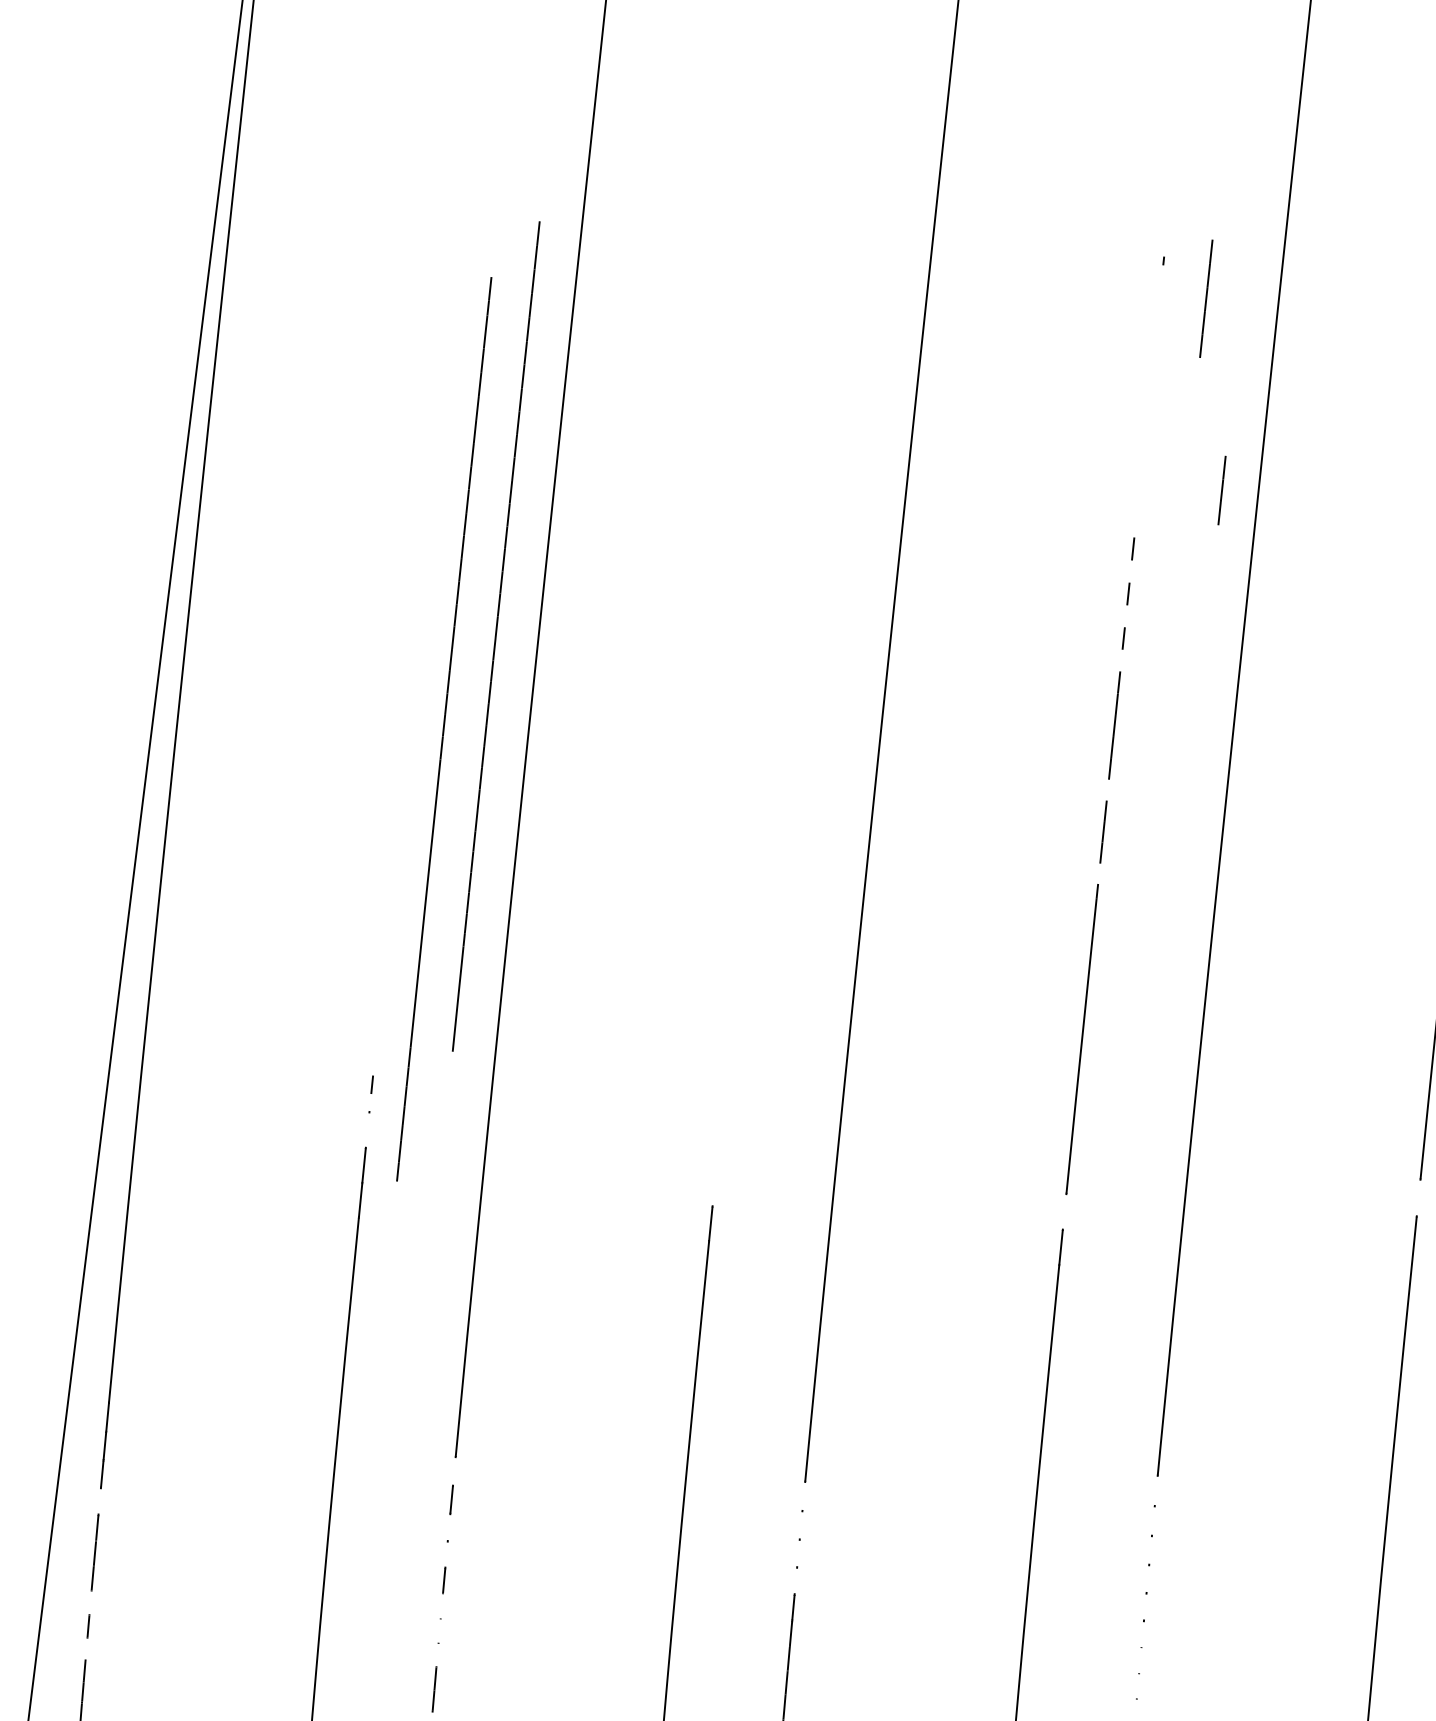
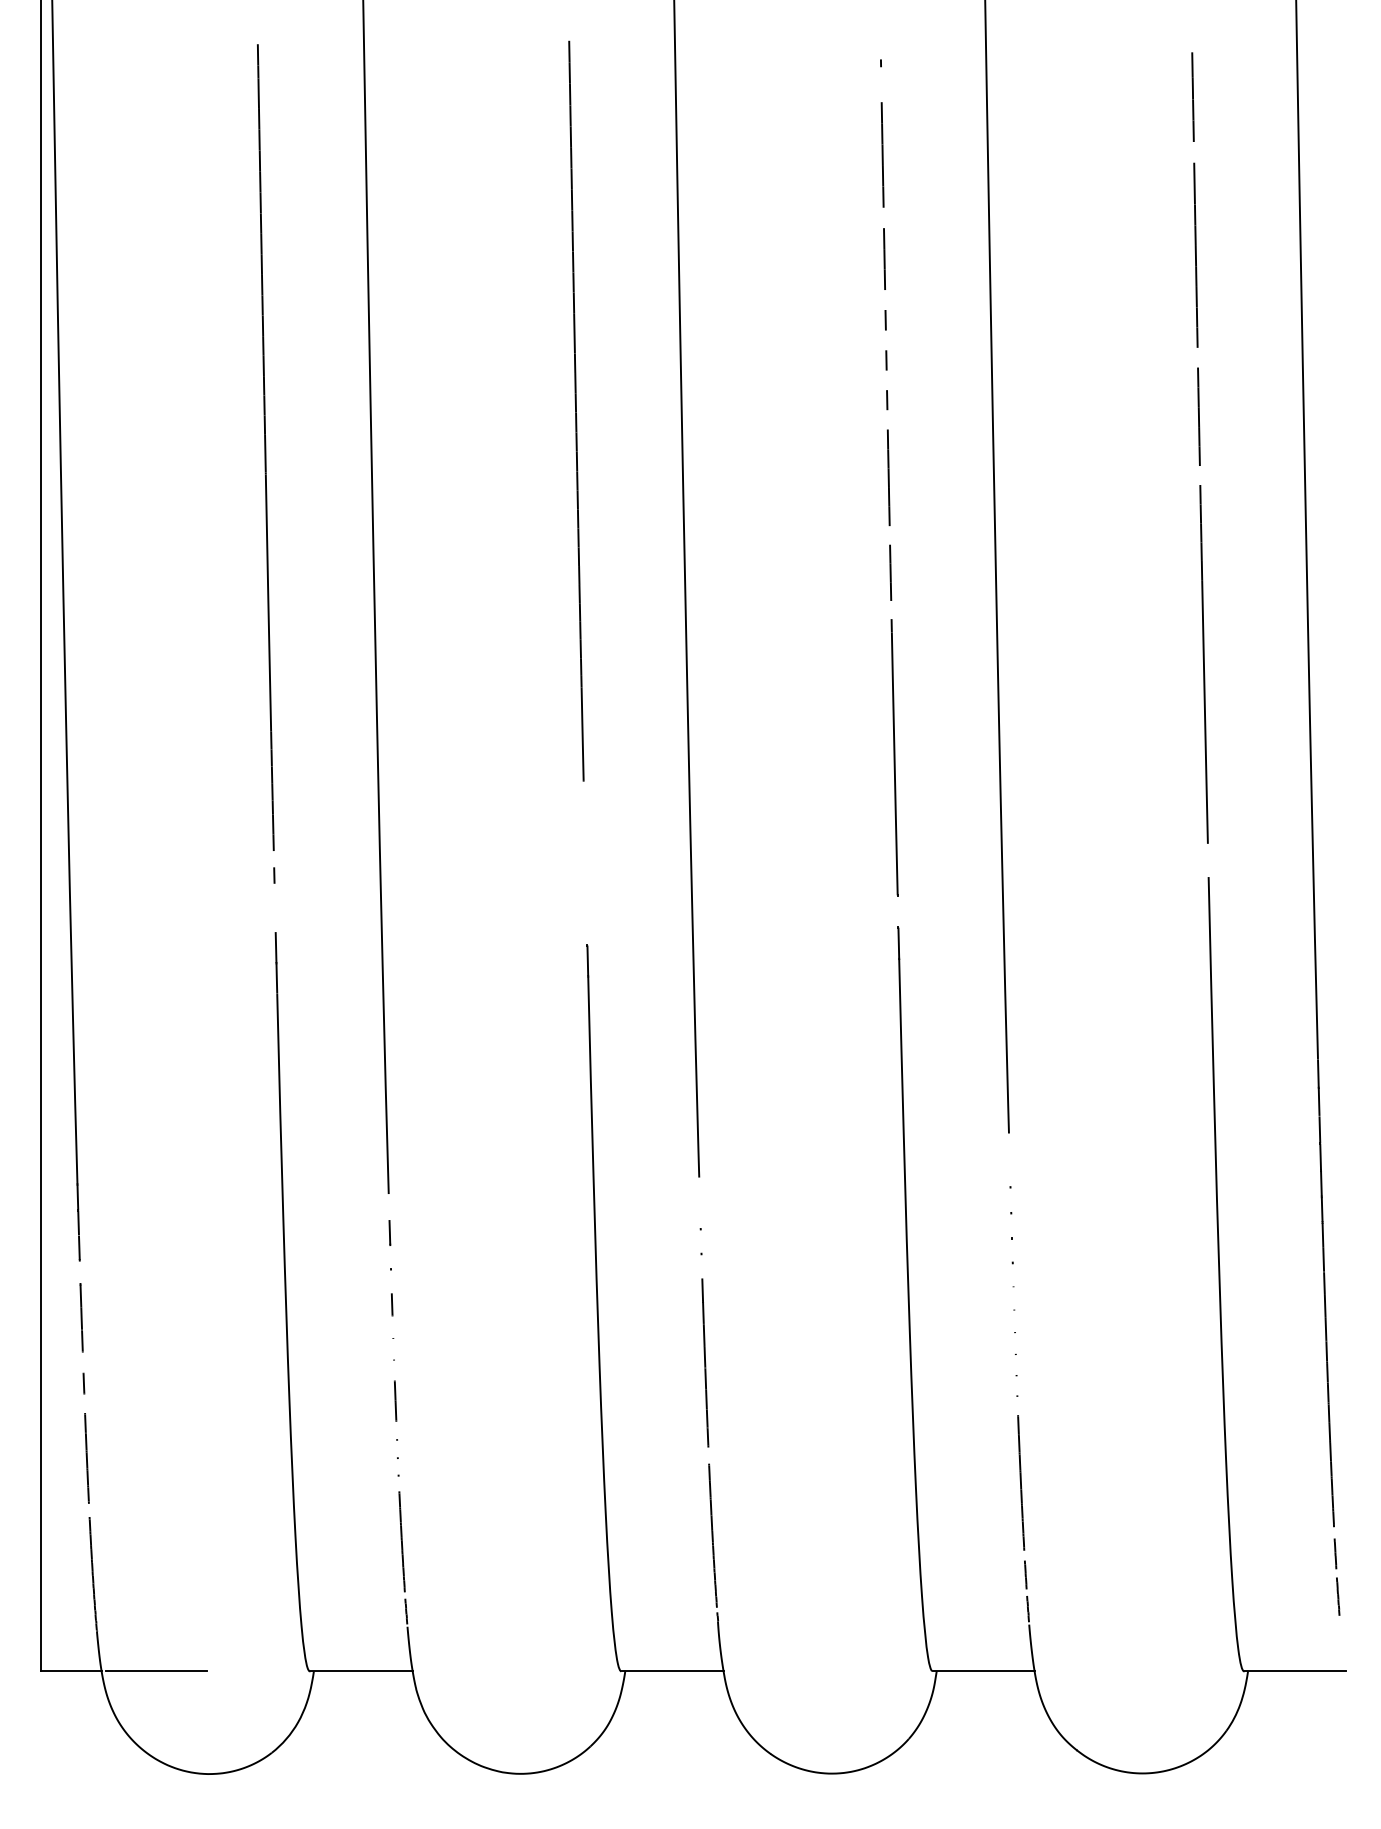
line: (1206, 298) -> (882, 154), moved
line: (1222, 489) -> (884, 258), moved
line: (496, 635) -> (576, 410), moved
line: (443, 729) -> (265, 447), moved

